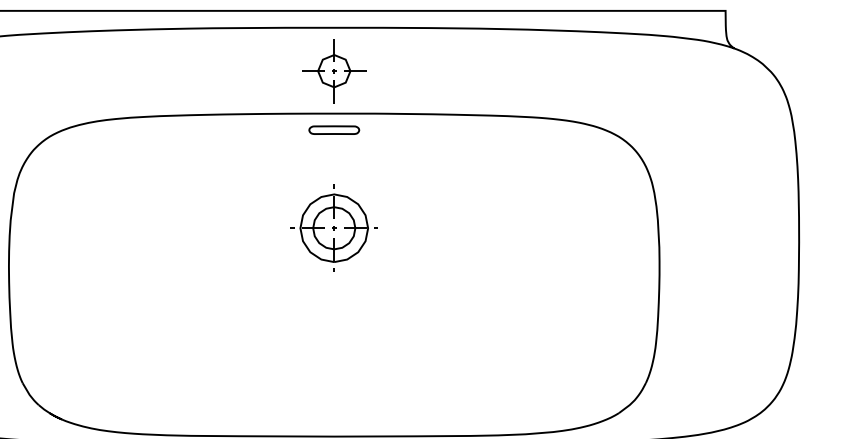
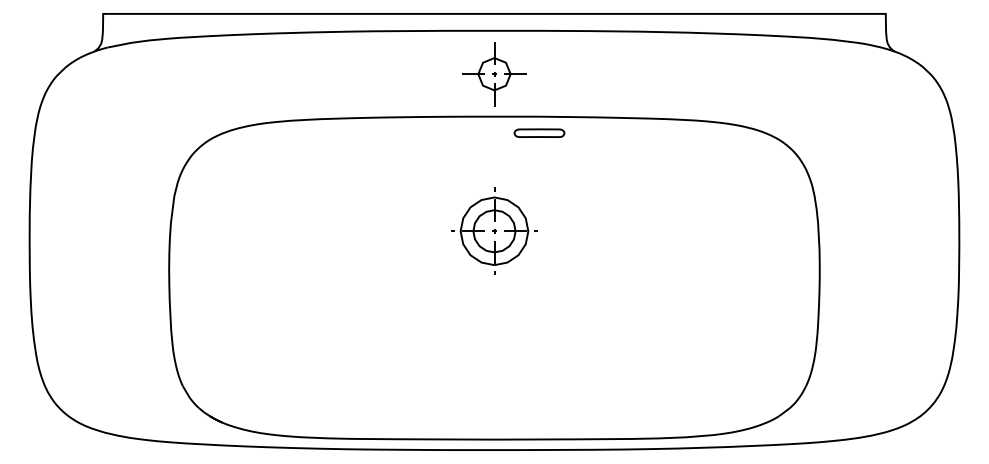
part: (334, 129) -> (539, 132), moved

